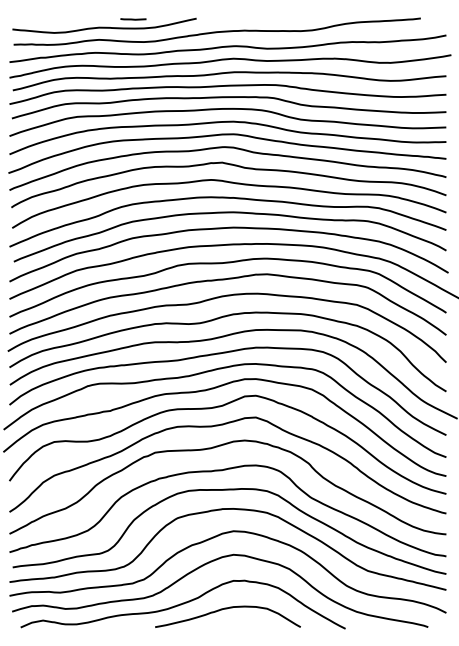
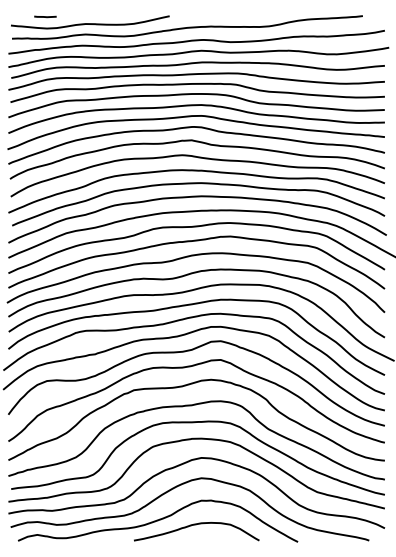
line: (133, 19) -> (45, 16), moved

